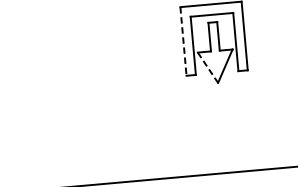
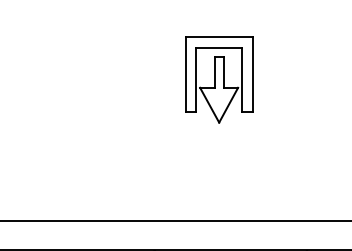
line: (183, 41) -> (185, 74), dashed -> solid
line: (207, 68) -> (209, 105), dashed -> solid

